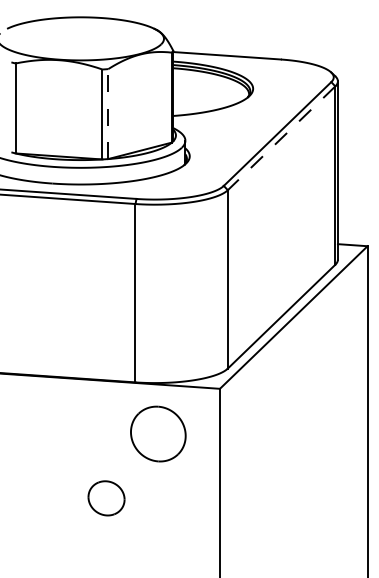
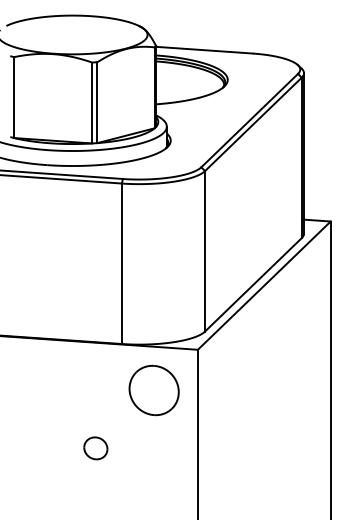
line: (108, 114) -> (97, 103), dashed -> solid
line: (281, 138) -> (253, 124), dashed -> solid
part: (158, 433) -> (154, 389), moved
part: (106, 498) -> (95, 448), size x0.71

